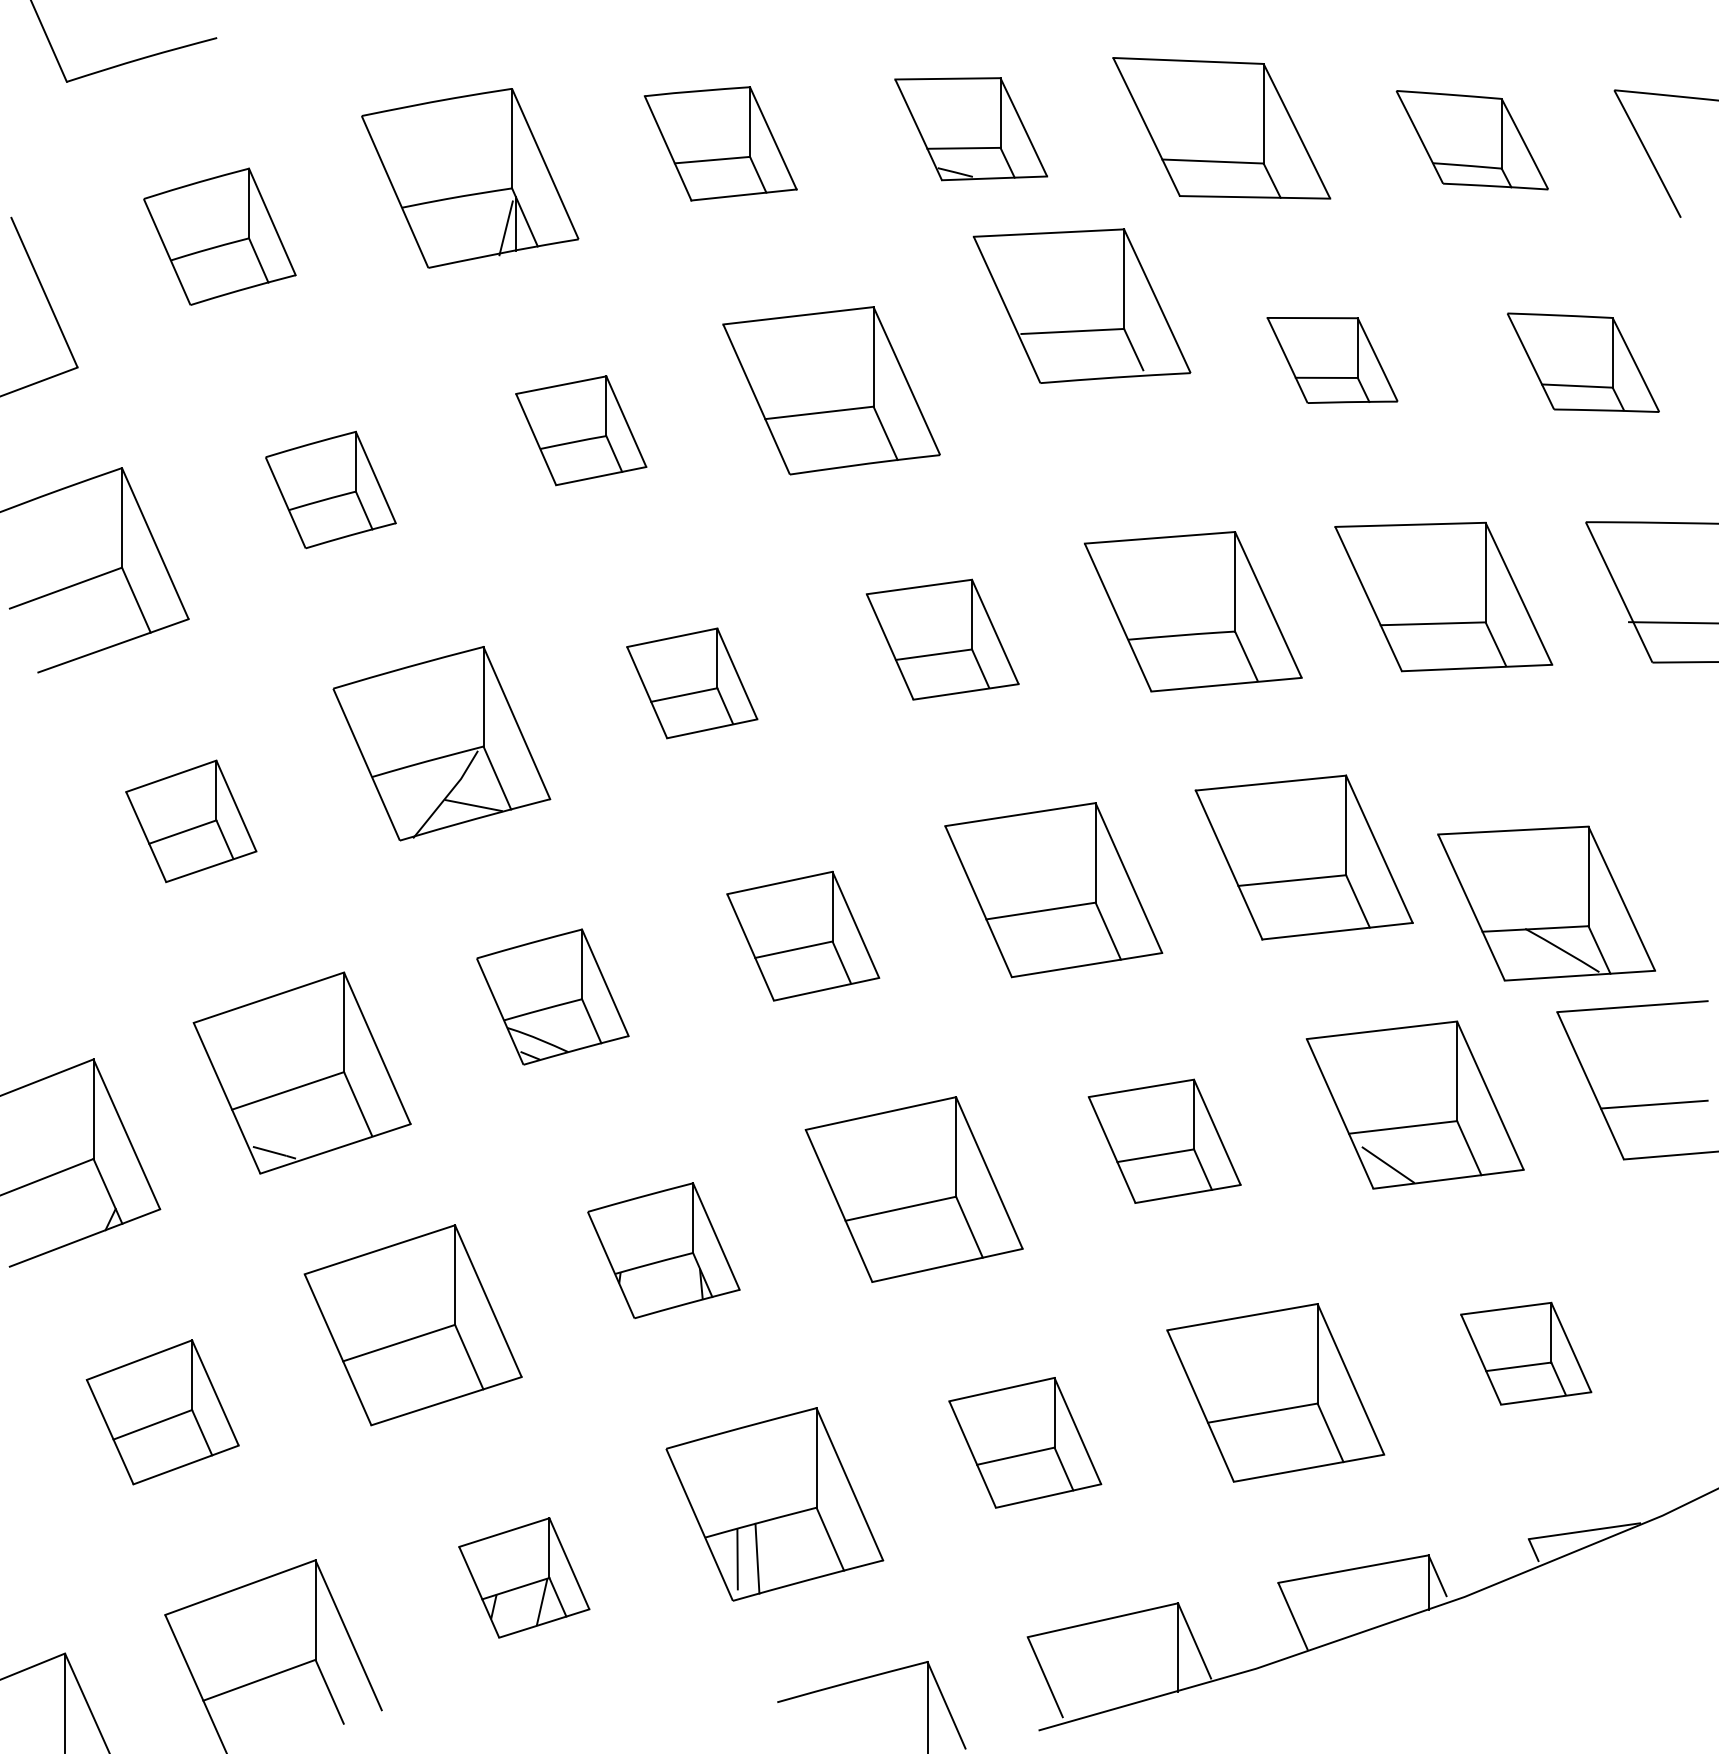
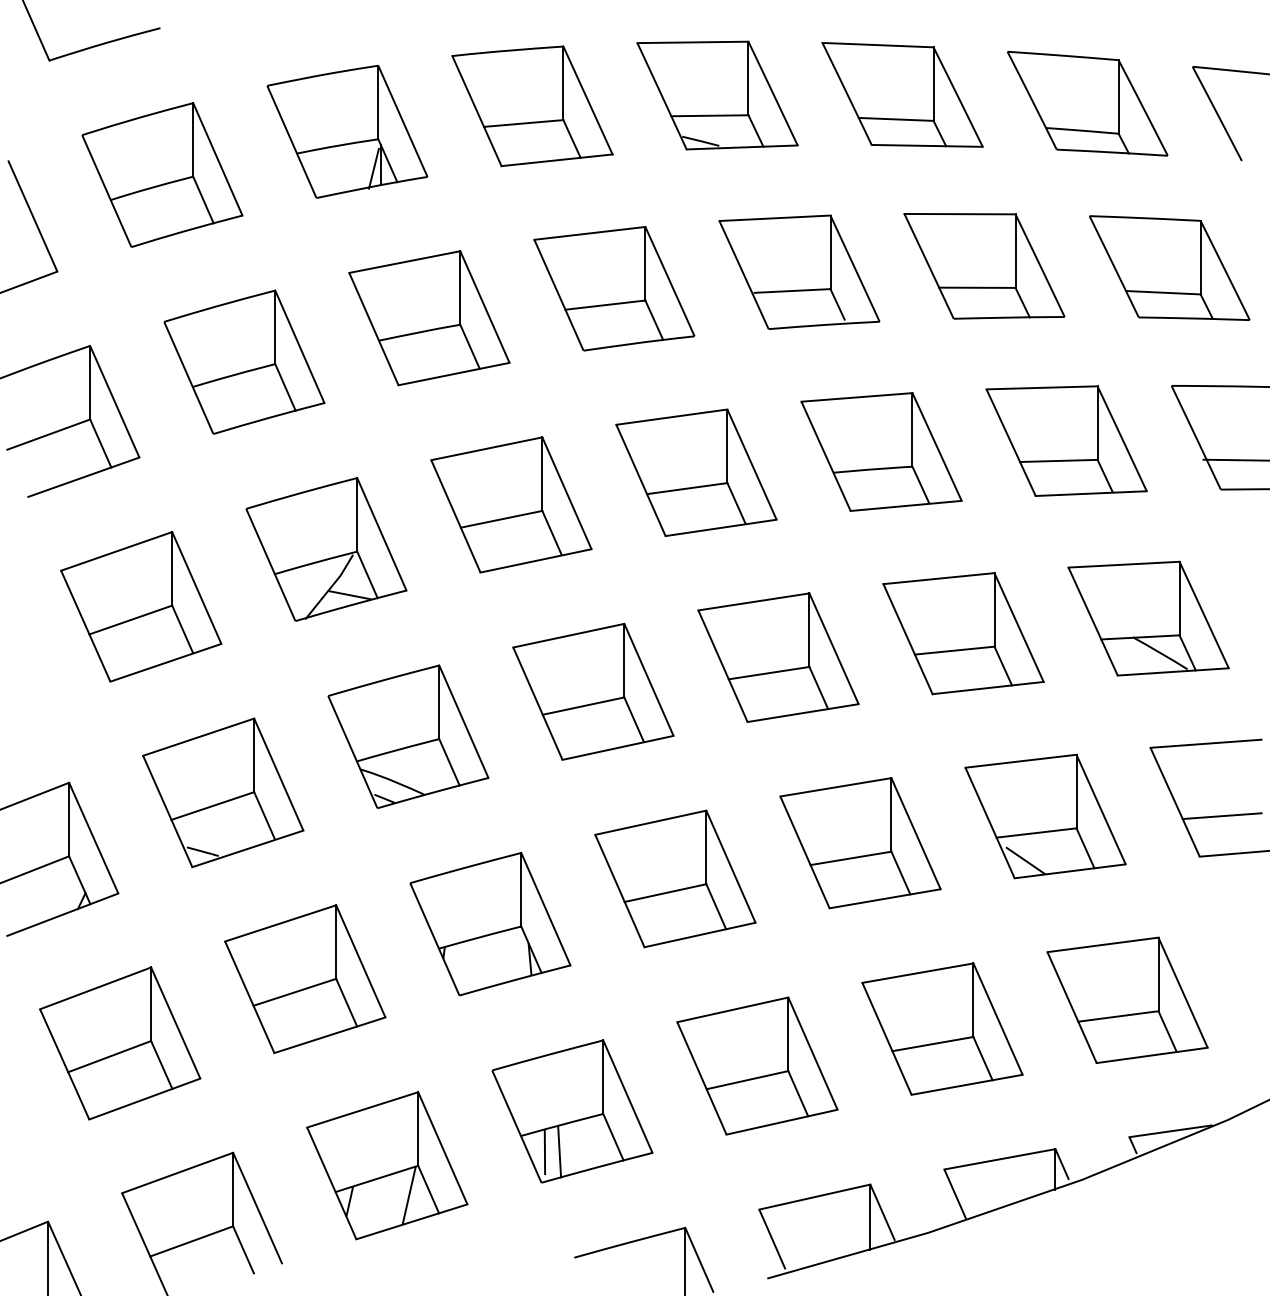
part: (971, 129) -> (717, 95), size x1.43
part: (1472, 139) -> (1087, 103), size x1.43
part: (720, 144) -> (532, 106), size x1.43
part: (219, 236) -> (162, 174), size x1.43
part: (1082, 305) -> (799, 271), moved
part: (1332, 360) -> (984, 266), size x1.67
part: (1582, 361) -> (1169, 267), size x1.43
part: (581, 430) -> (429, 318), size x1.67
part: (330, 489) -> (244, 361), size x1.67
part: (942, 639) -> (696, 472), size x1.43
part: (692, 682) -> (511, 504), size x1.67
part: (191, 820) -> (141, 606), size x1.67
part: (1546, 903) -> (1148, 618), moved
part: (803, 935) -> (593, 691), size x1.43
part: (552, 996) -> (408, 736), size x1.43
part: (1164, 1141) -> (860, 843), size x1.43
part: (663, 1249) -> (490, 923), size x1.43
part: (1526, 1352) -> (1127, 999), size x1.67
part: (163, 1412) -> (120, 1043), size x1.43
part: (1025, 1442) -> (757, 1065), size x1.43
part: (524, 1577) -> (387, 1165), size x1.67

